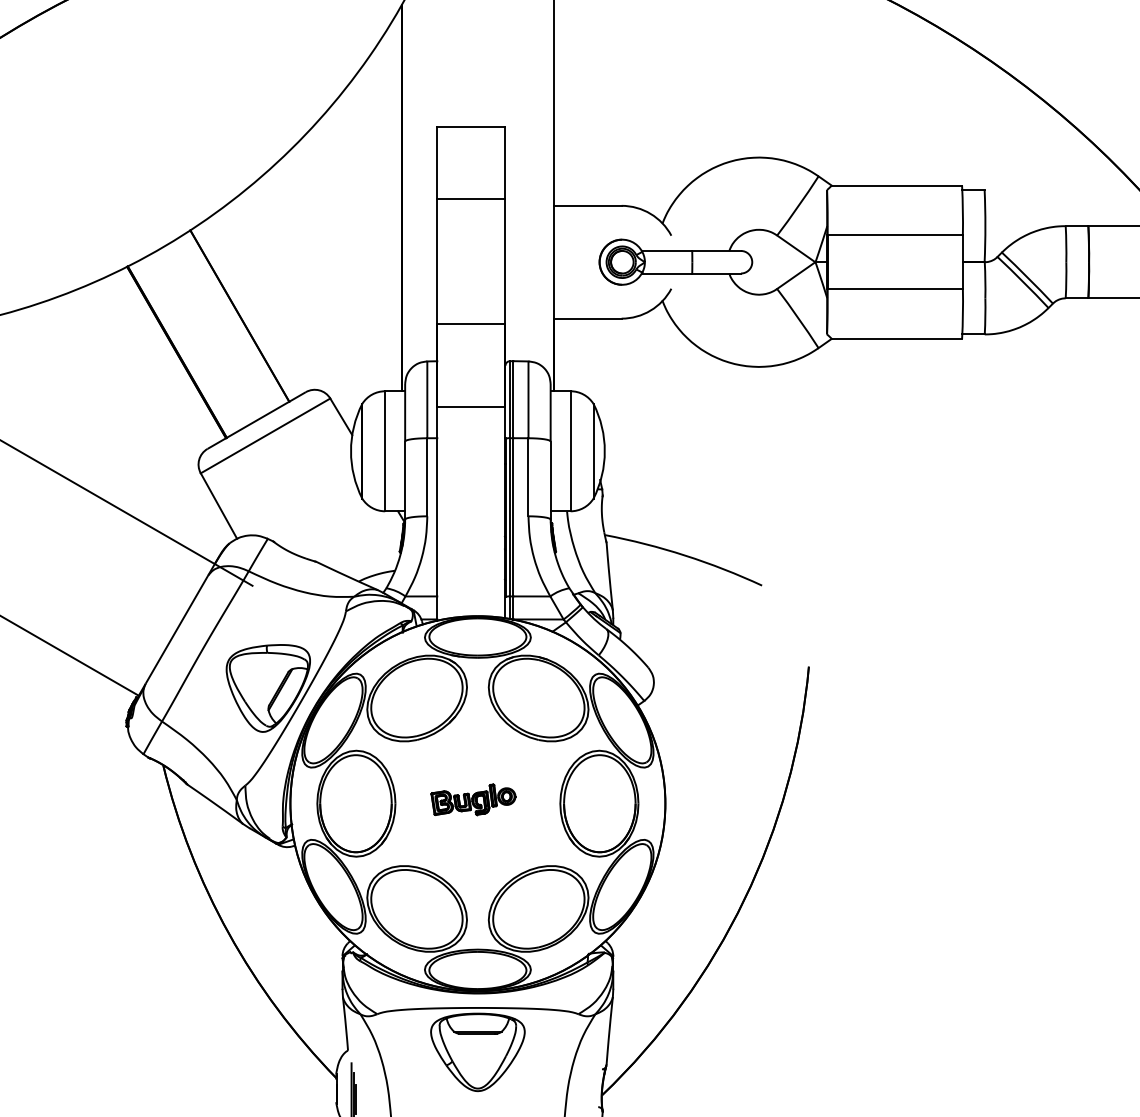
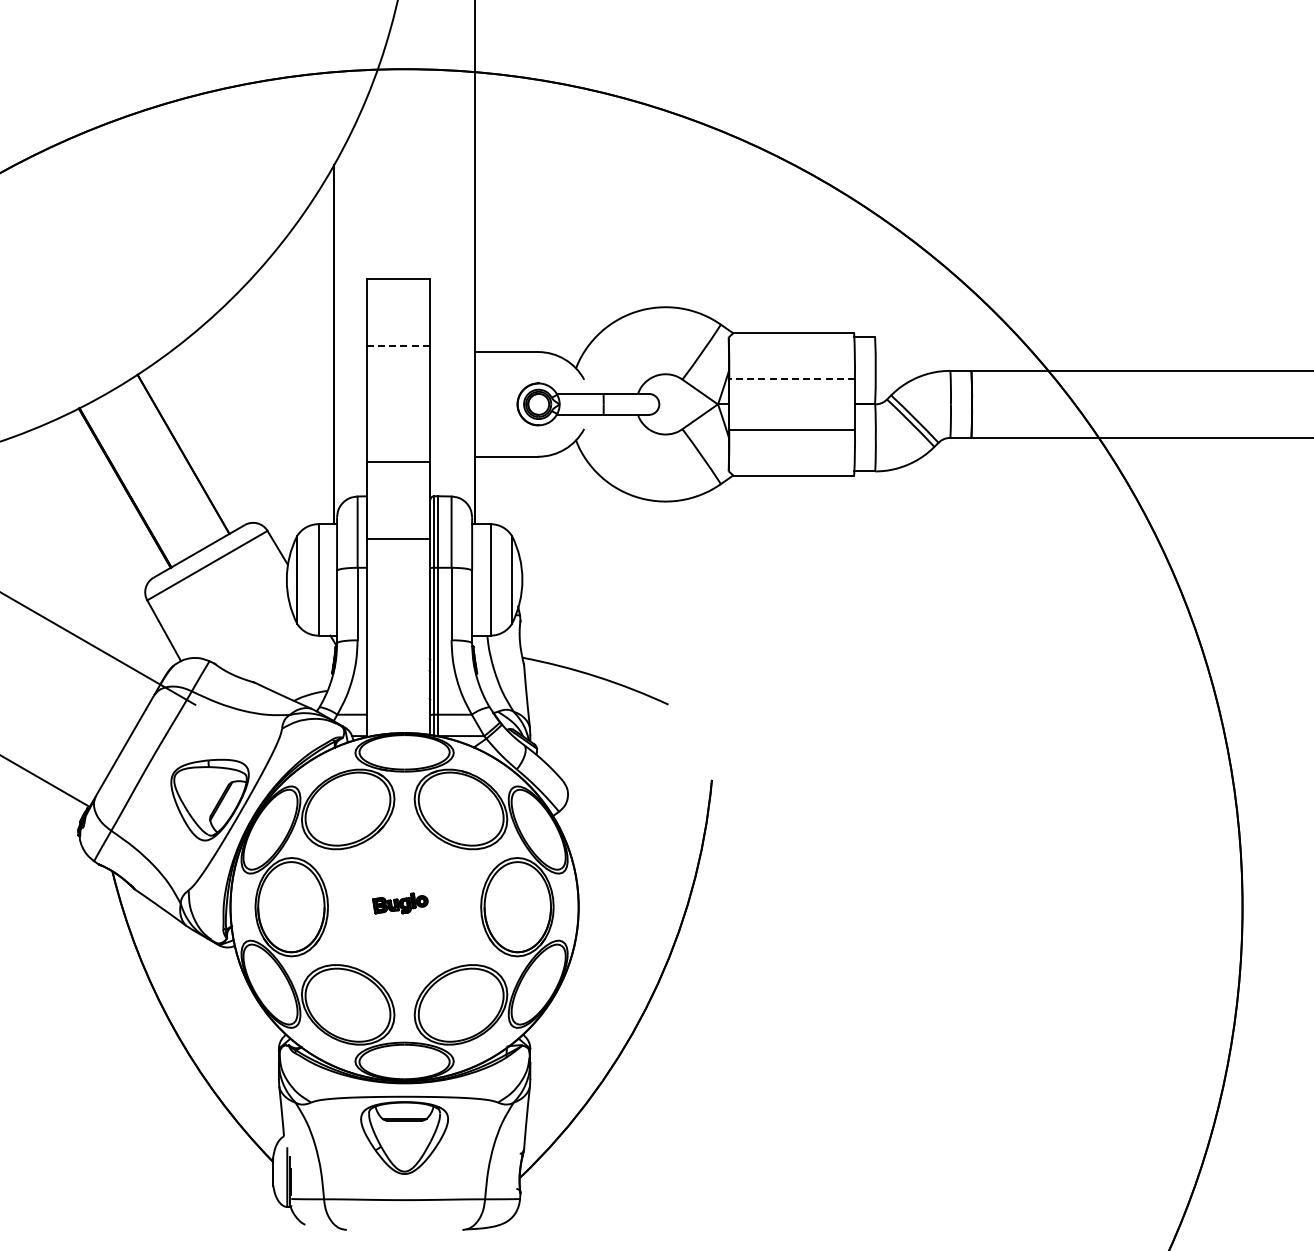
line: (470, 198) -> (397, 345), solid -> dashed
line: (895, 235) -> (792, 379), solid -> dashed
part: (473, 799) -> (400, 903), size x0.7

